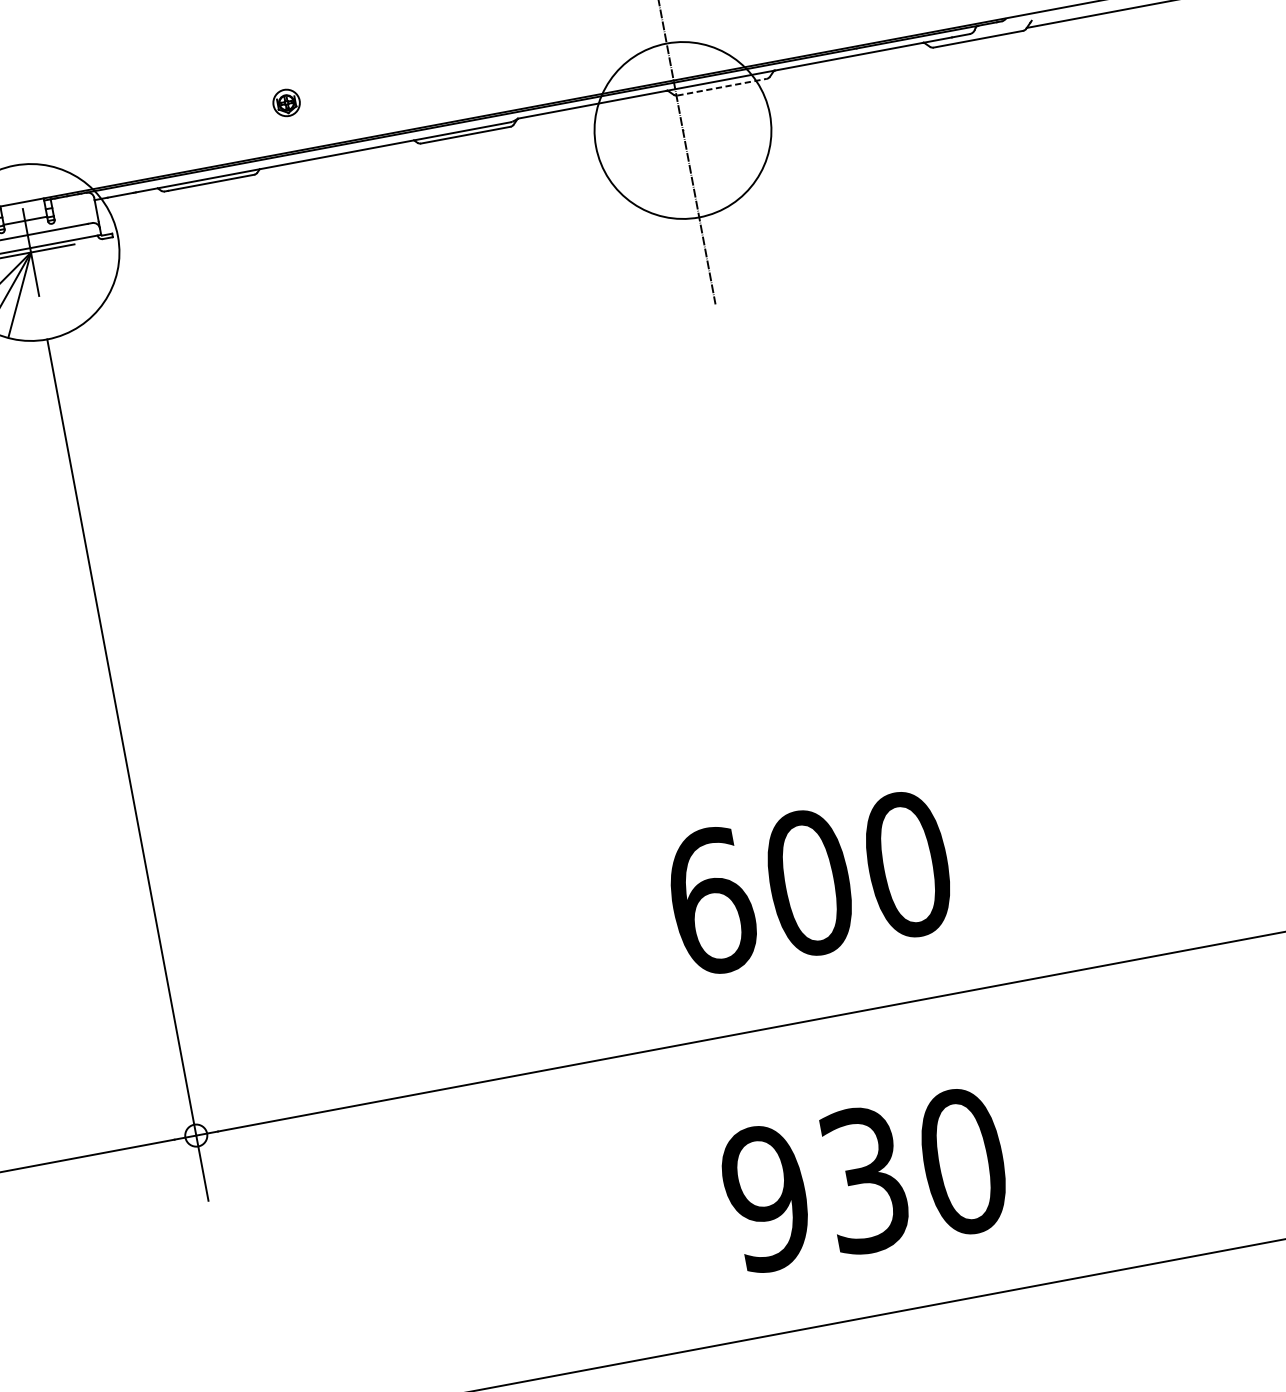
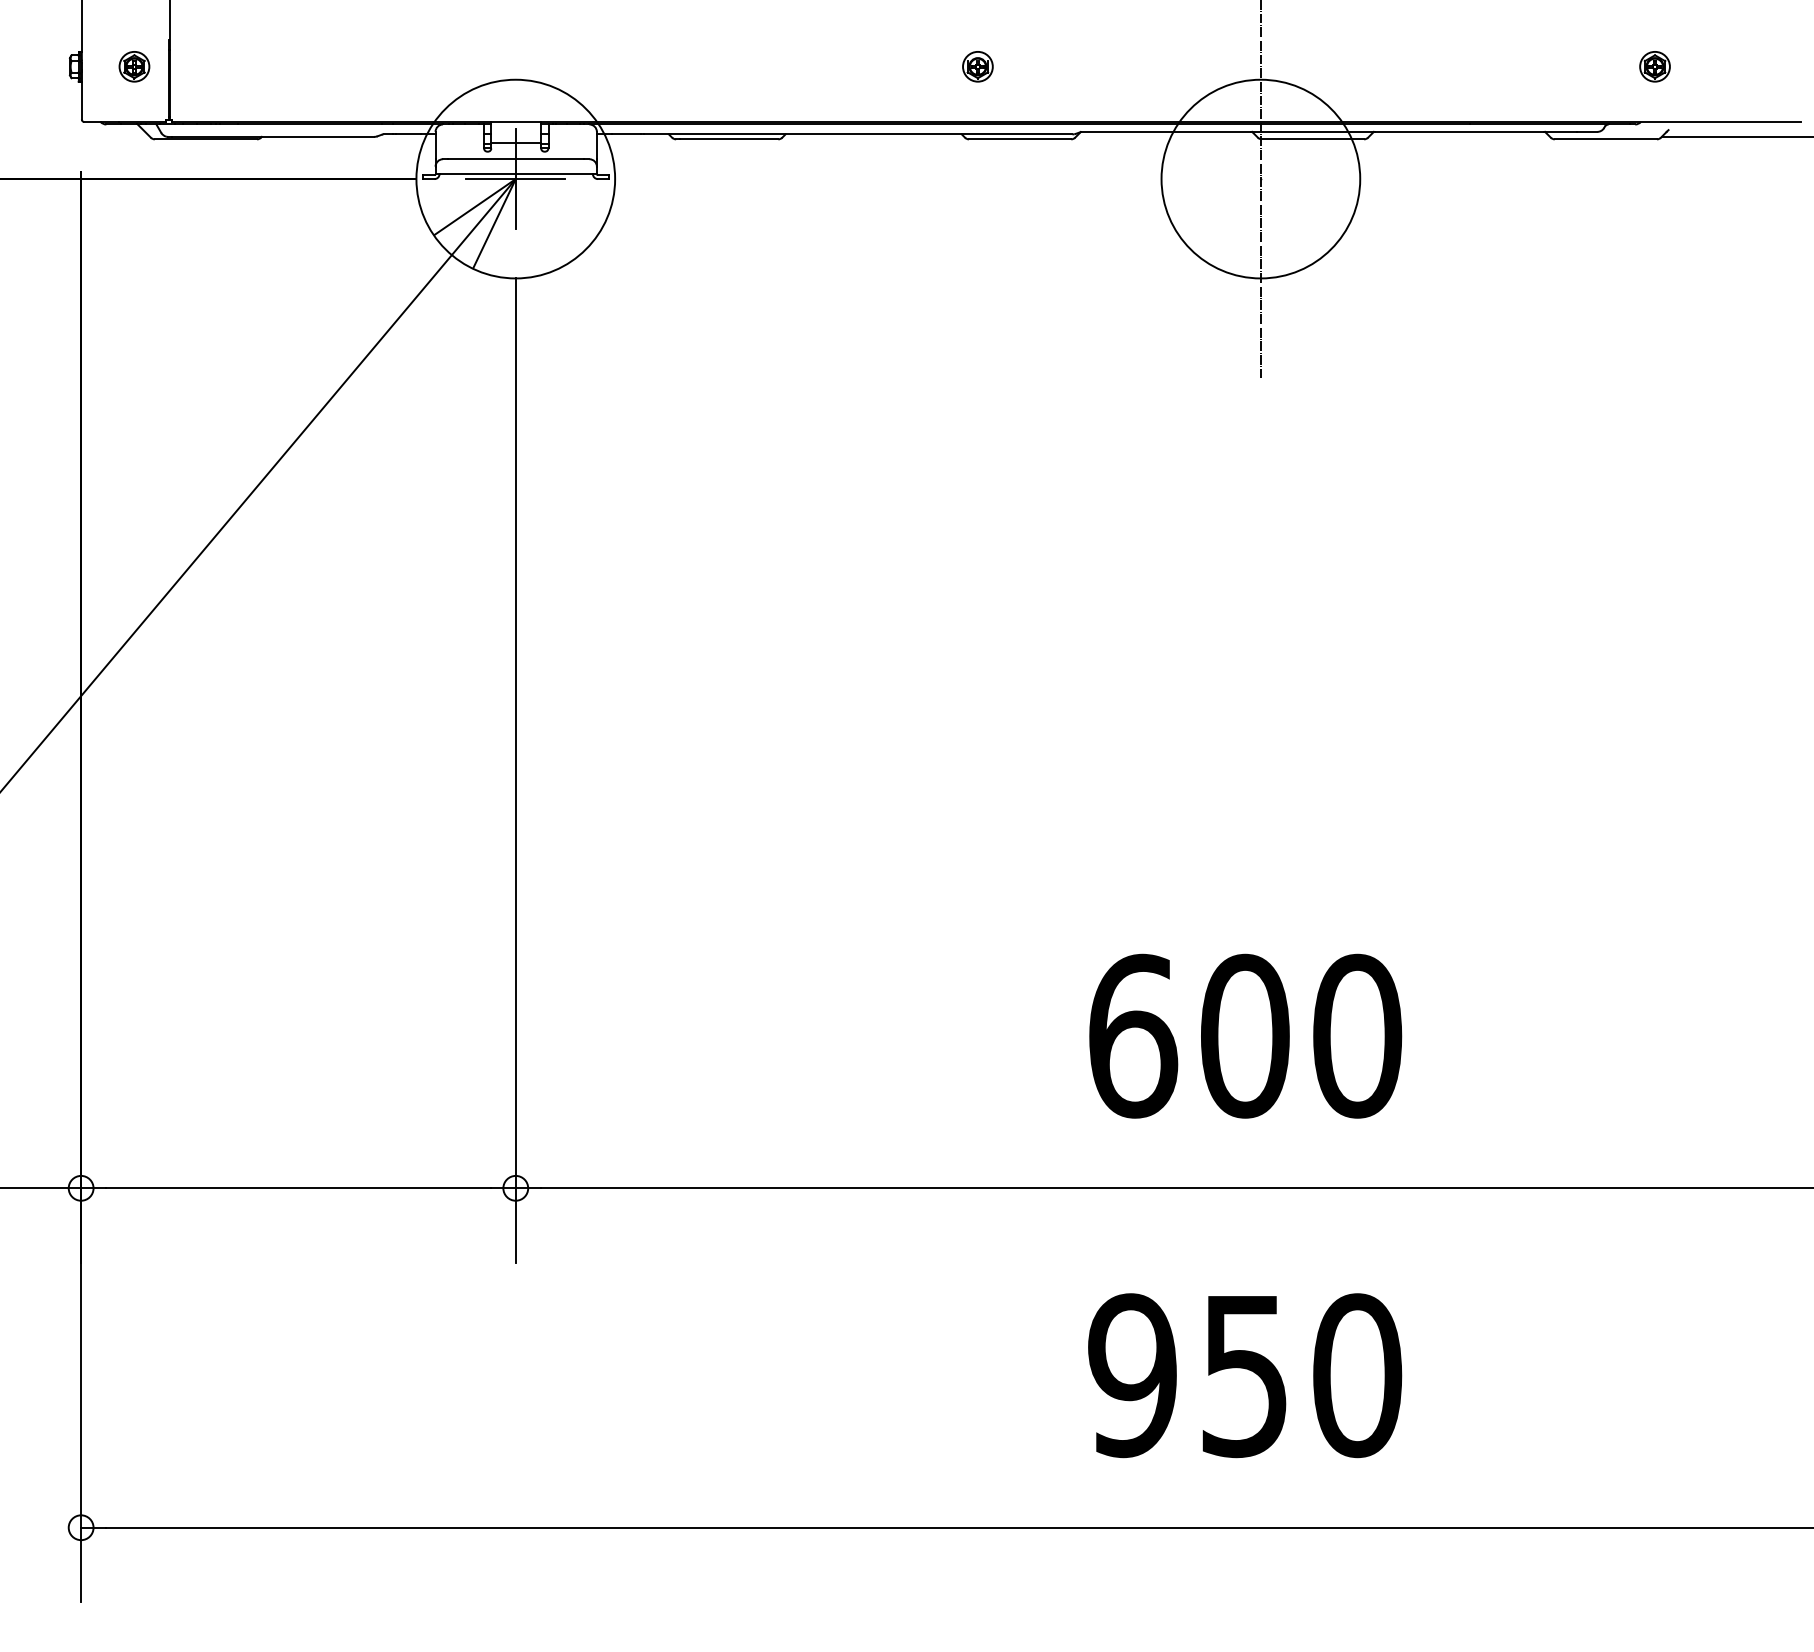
line: (722, 87) -> (1313, 139), dashed -> solid
part: (286, 102) -> (977, 66), moved
text: (864, 1180) -> (1244, 1375), 930 -> 950

